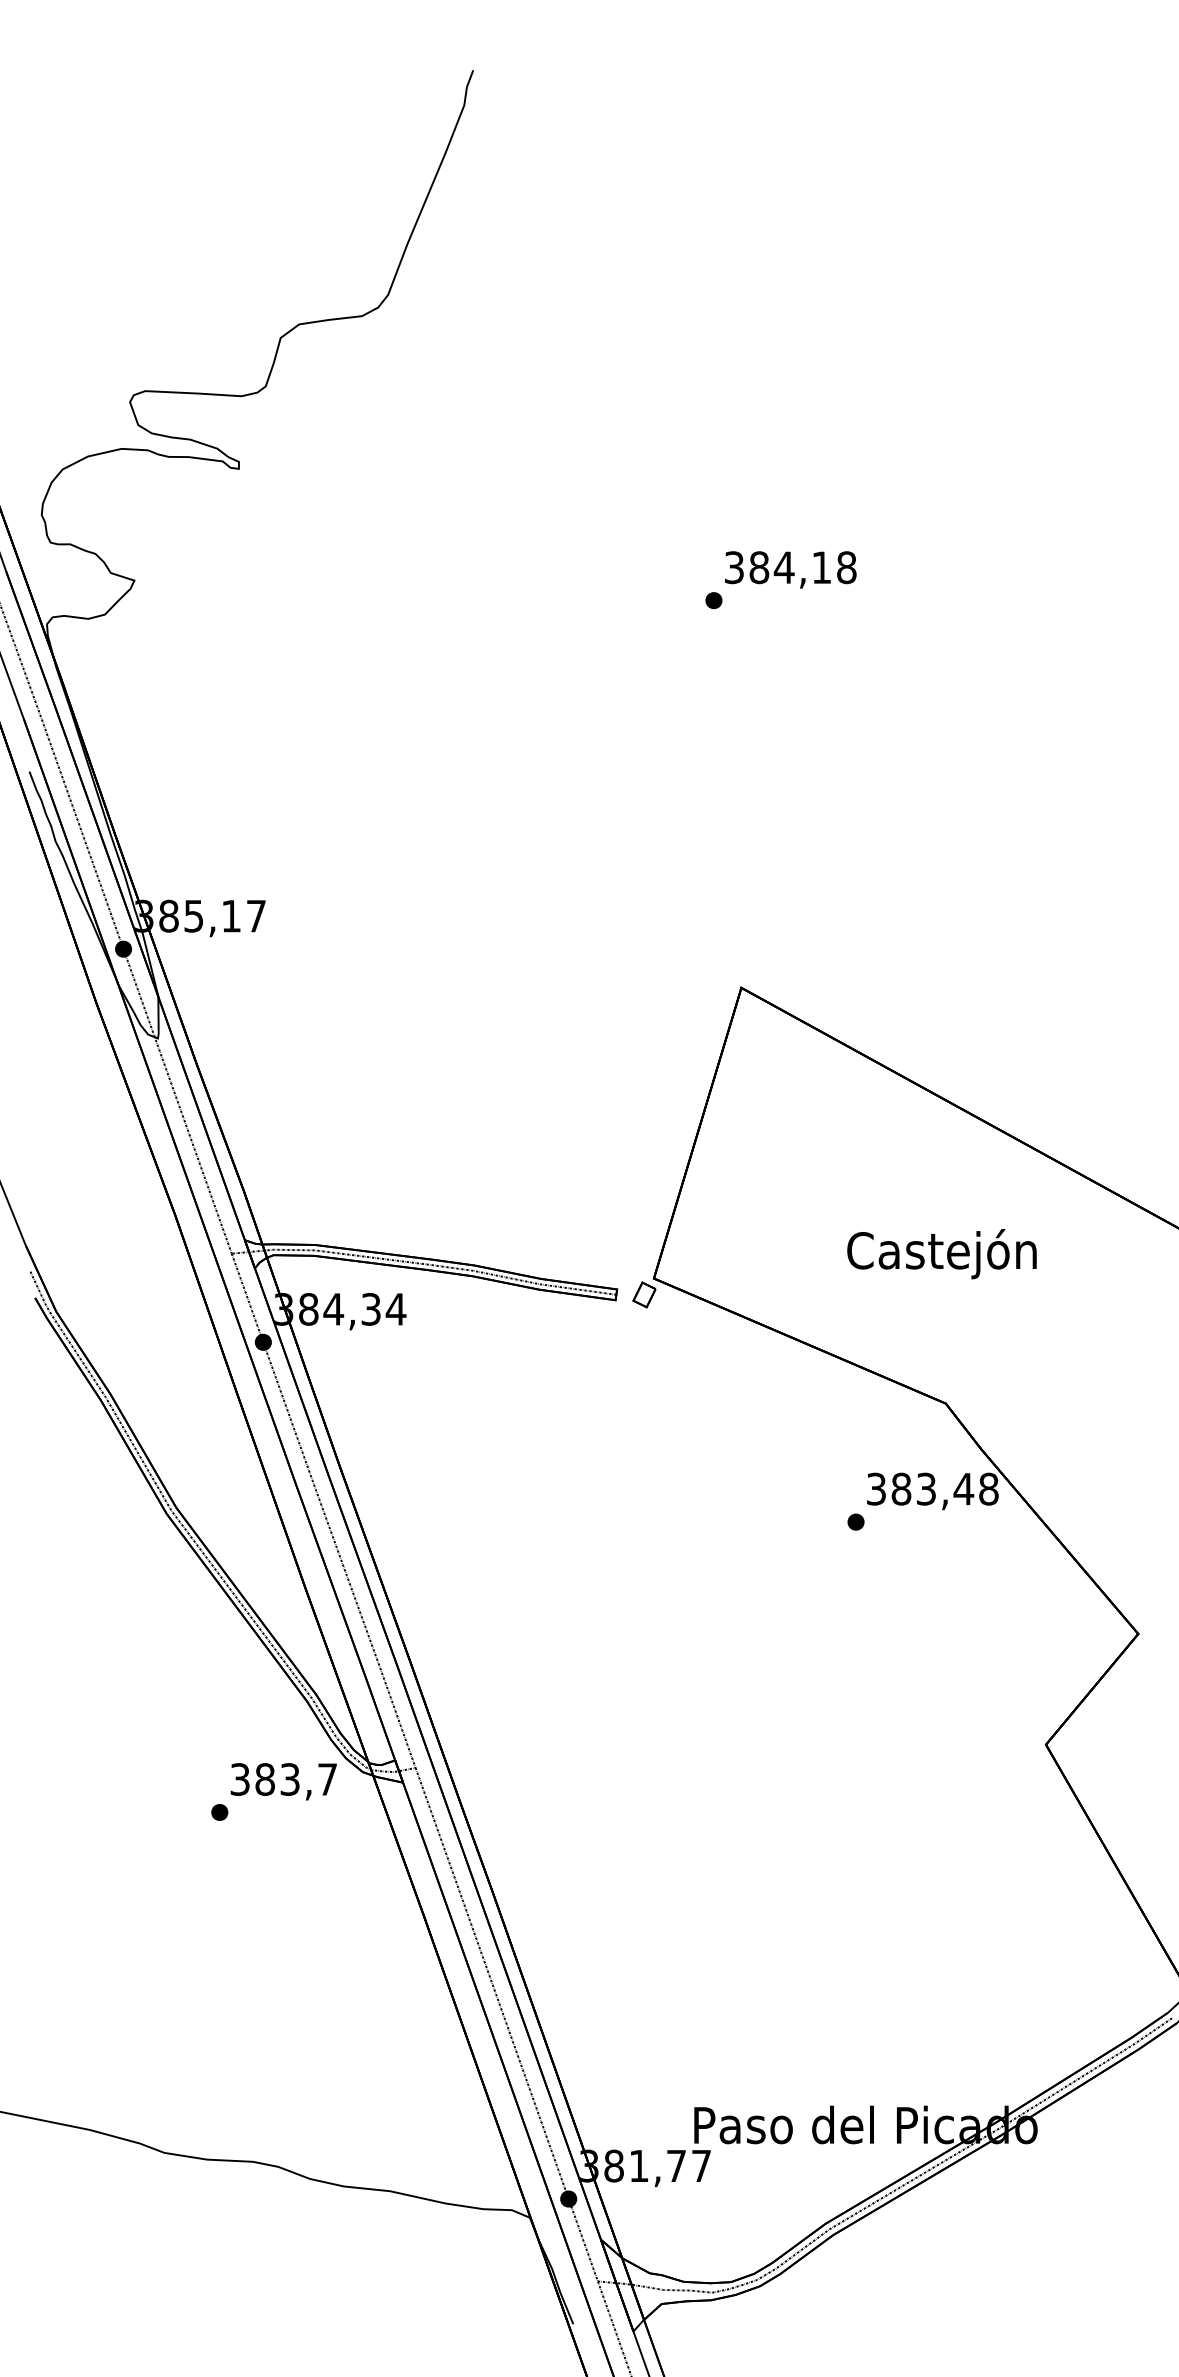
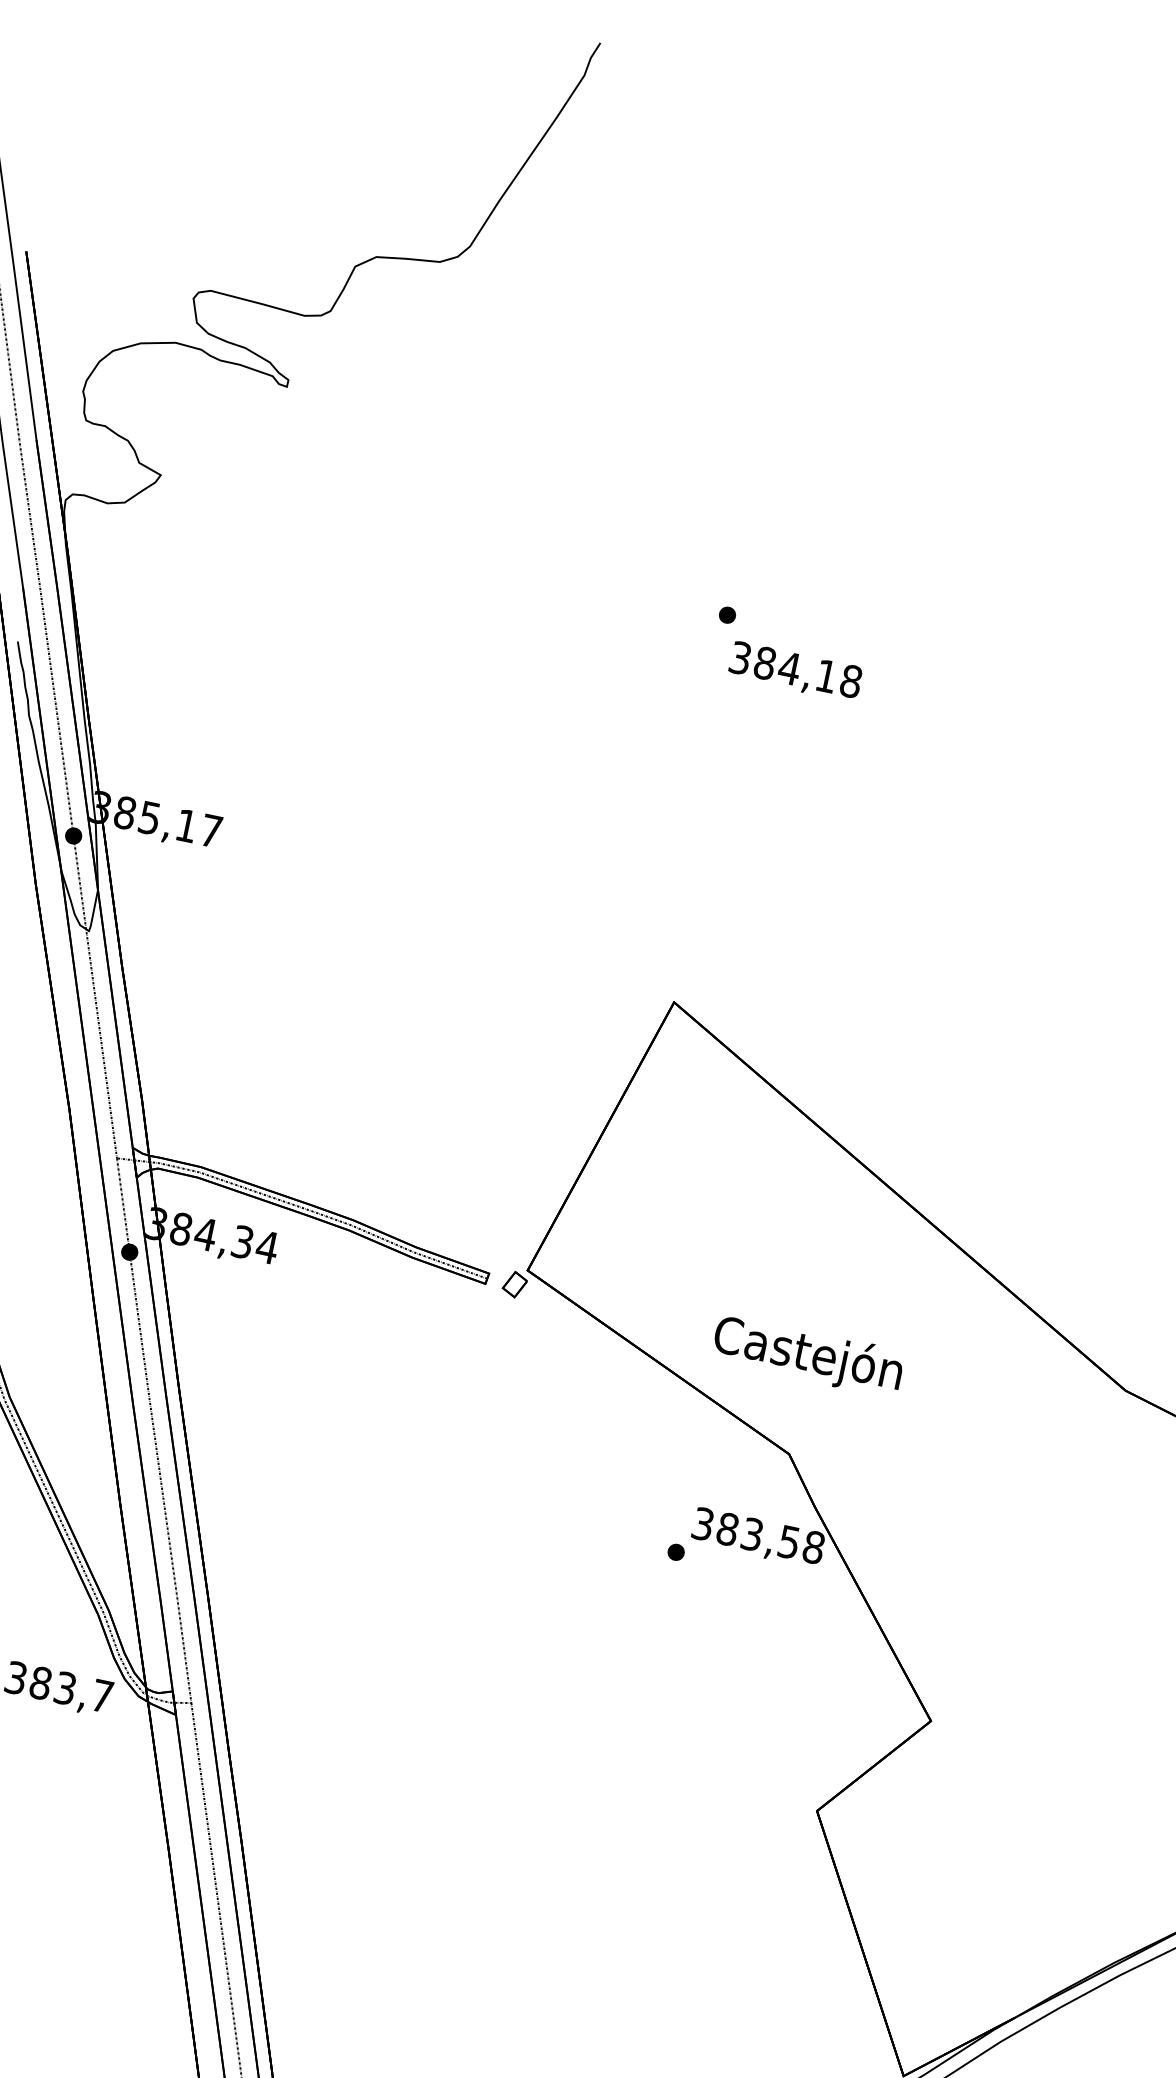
text: (790, 569) -> (795, 671), moved
text: (941, 1254) -> (807, 1356), moved
text: (963, 1489) -> (788, 1542), 383,48 -> 383,58

